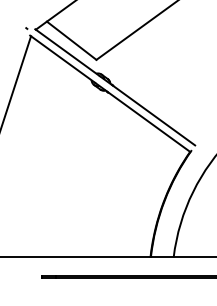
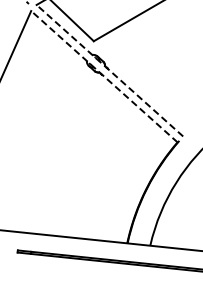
line: (115, 87) -> (109, 70), solid -> dashed
line: (109, 93) -> (103, 76), solid -> dashed

